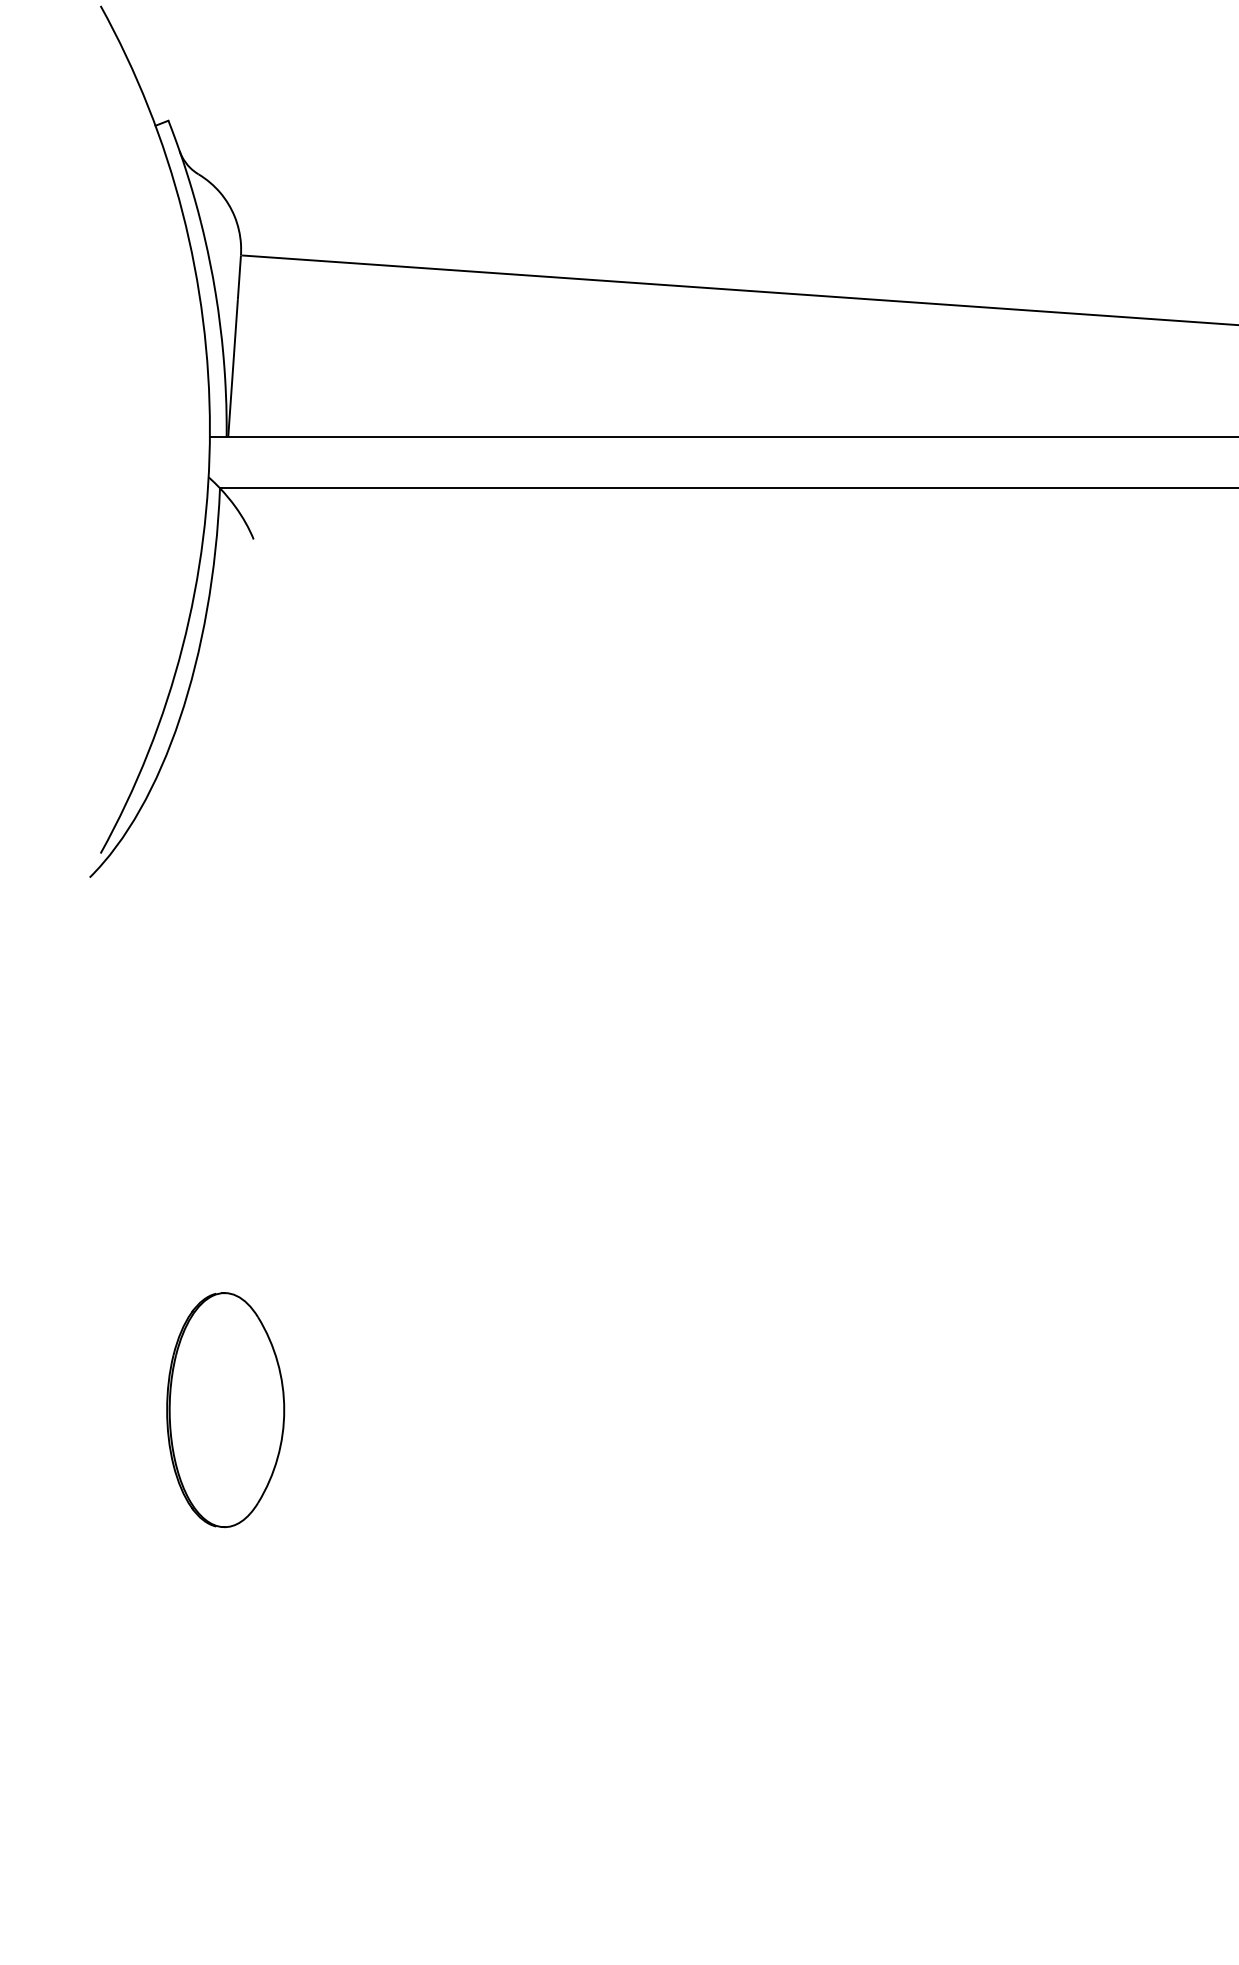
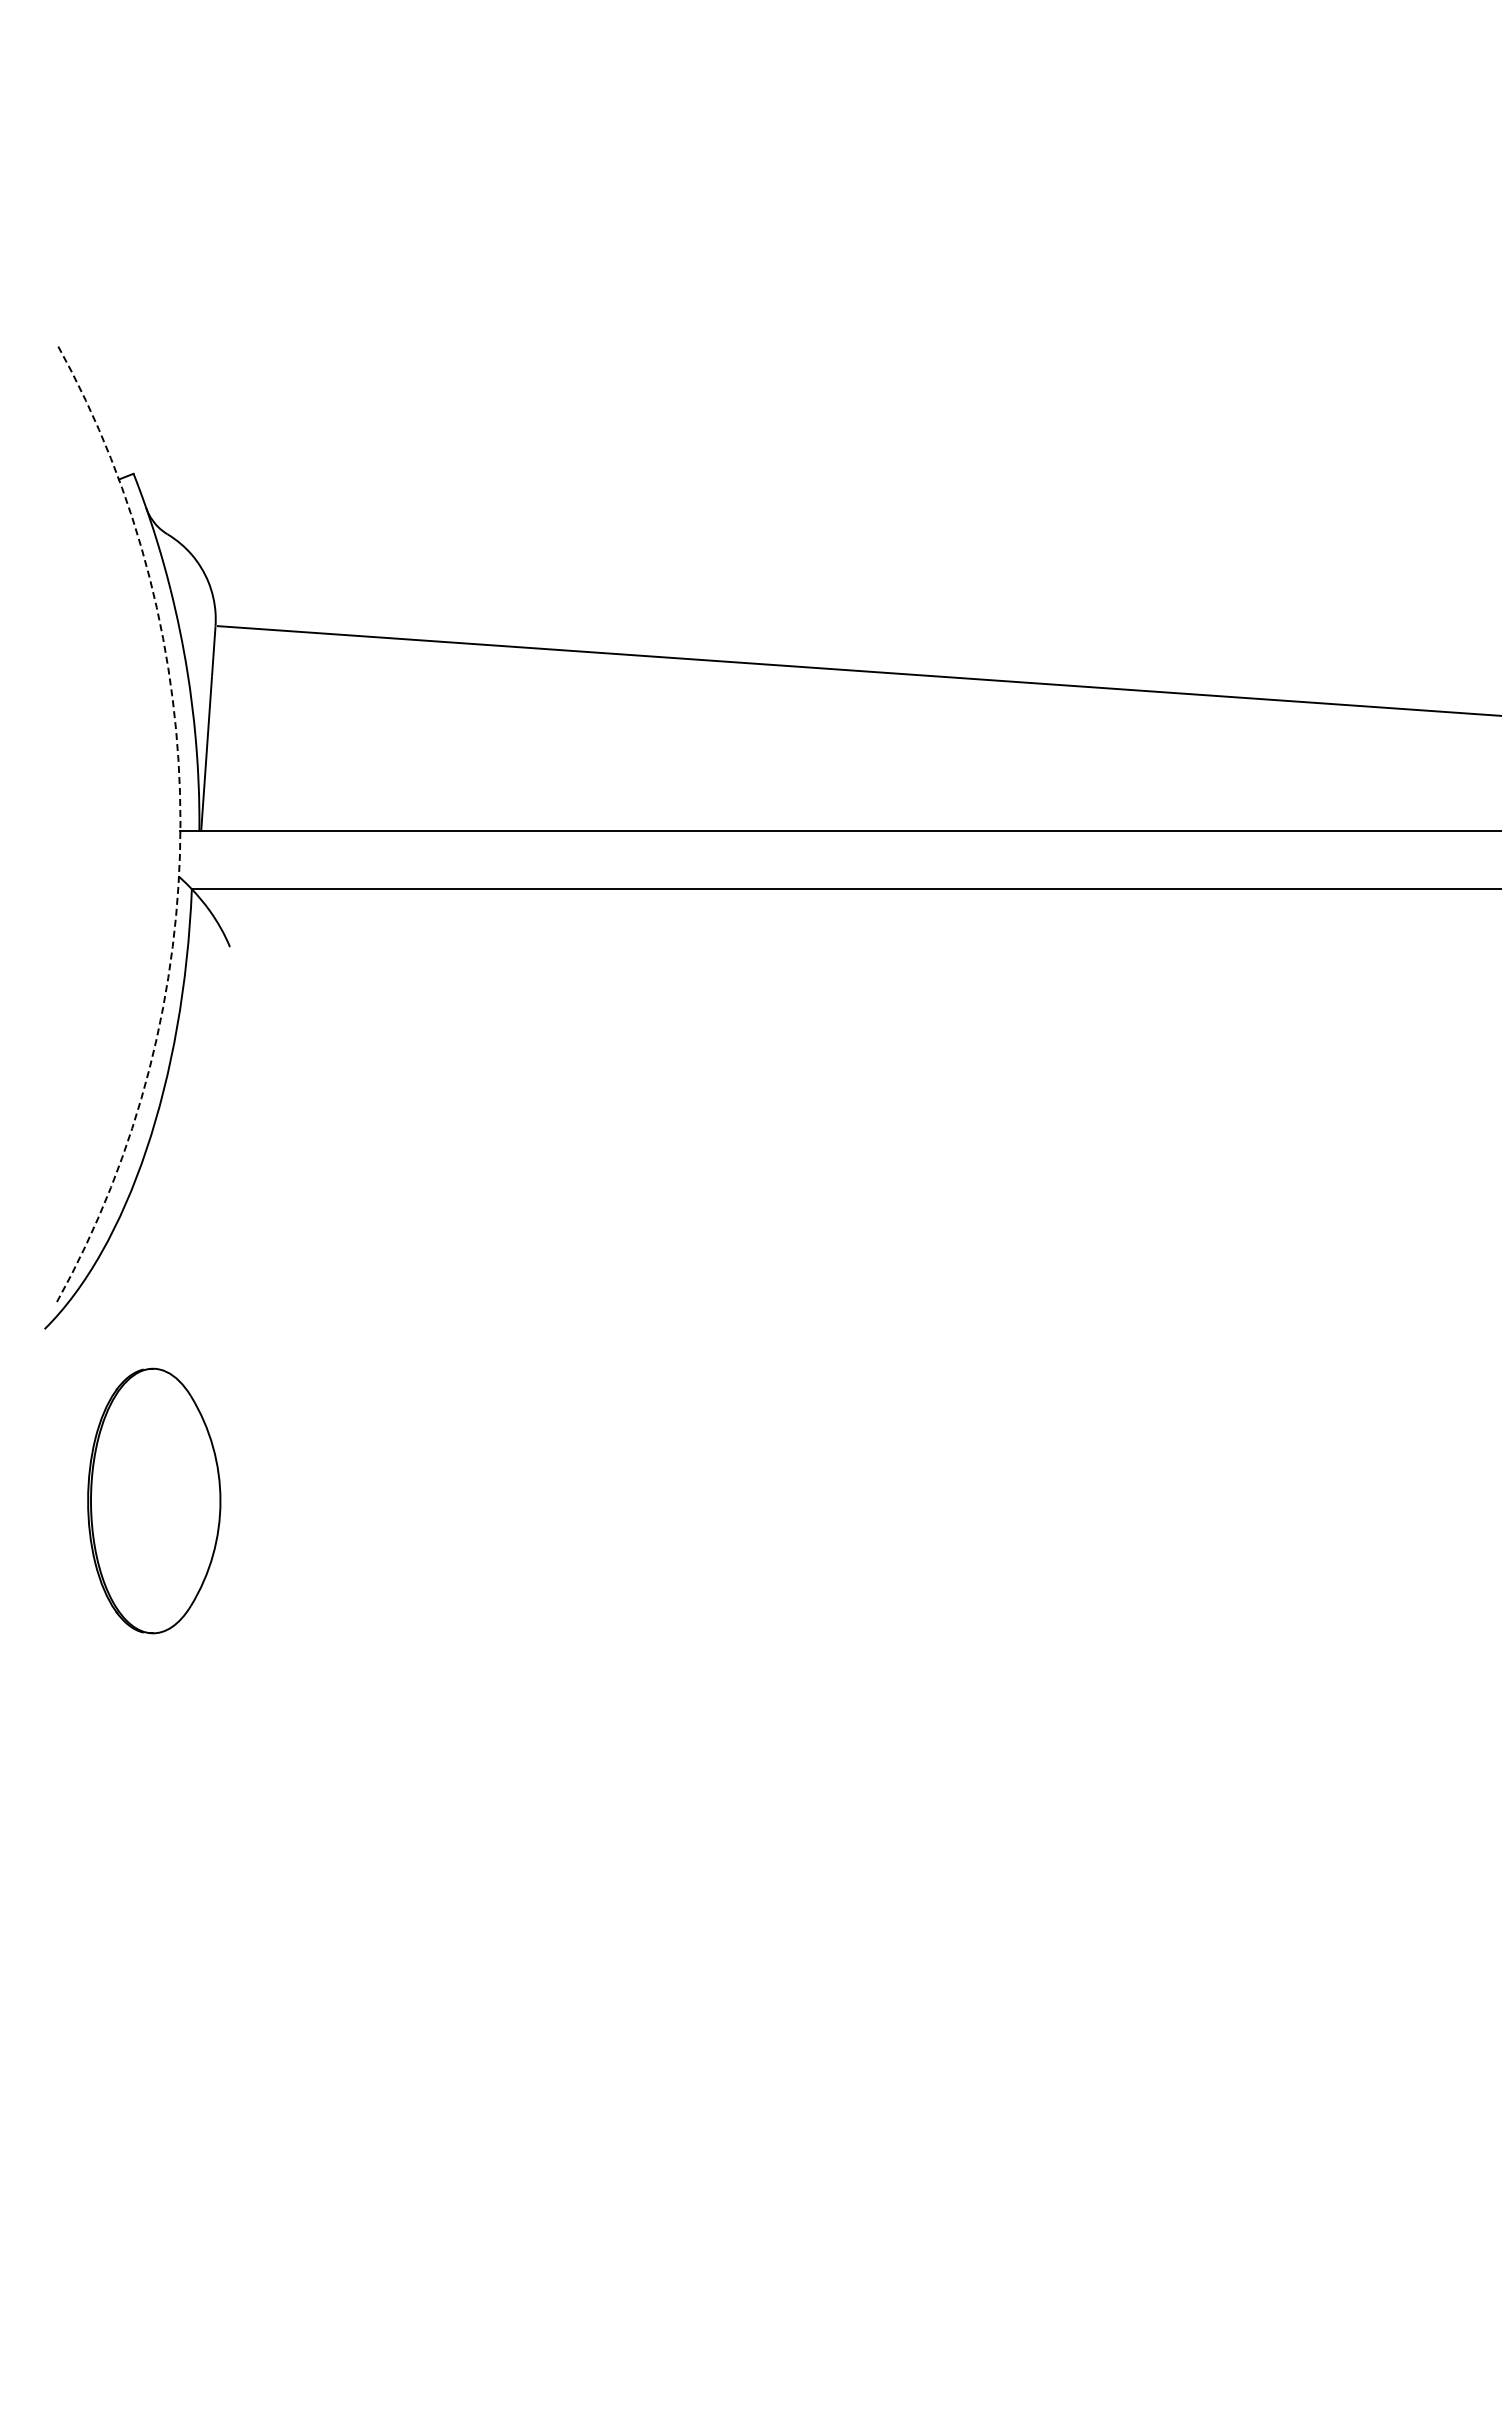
arc: (209, 430) -> (180, 823), solid -> dashed
part: (225, 1409) -> (154, 1500), moved

